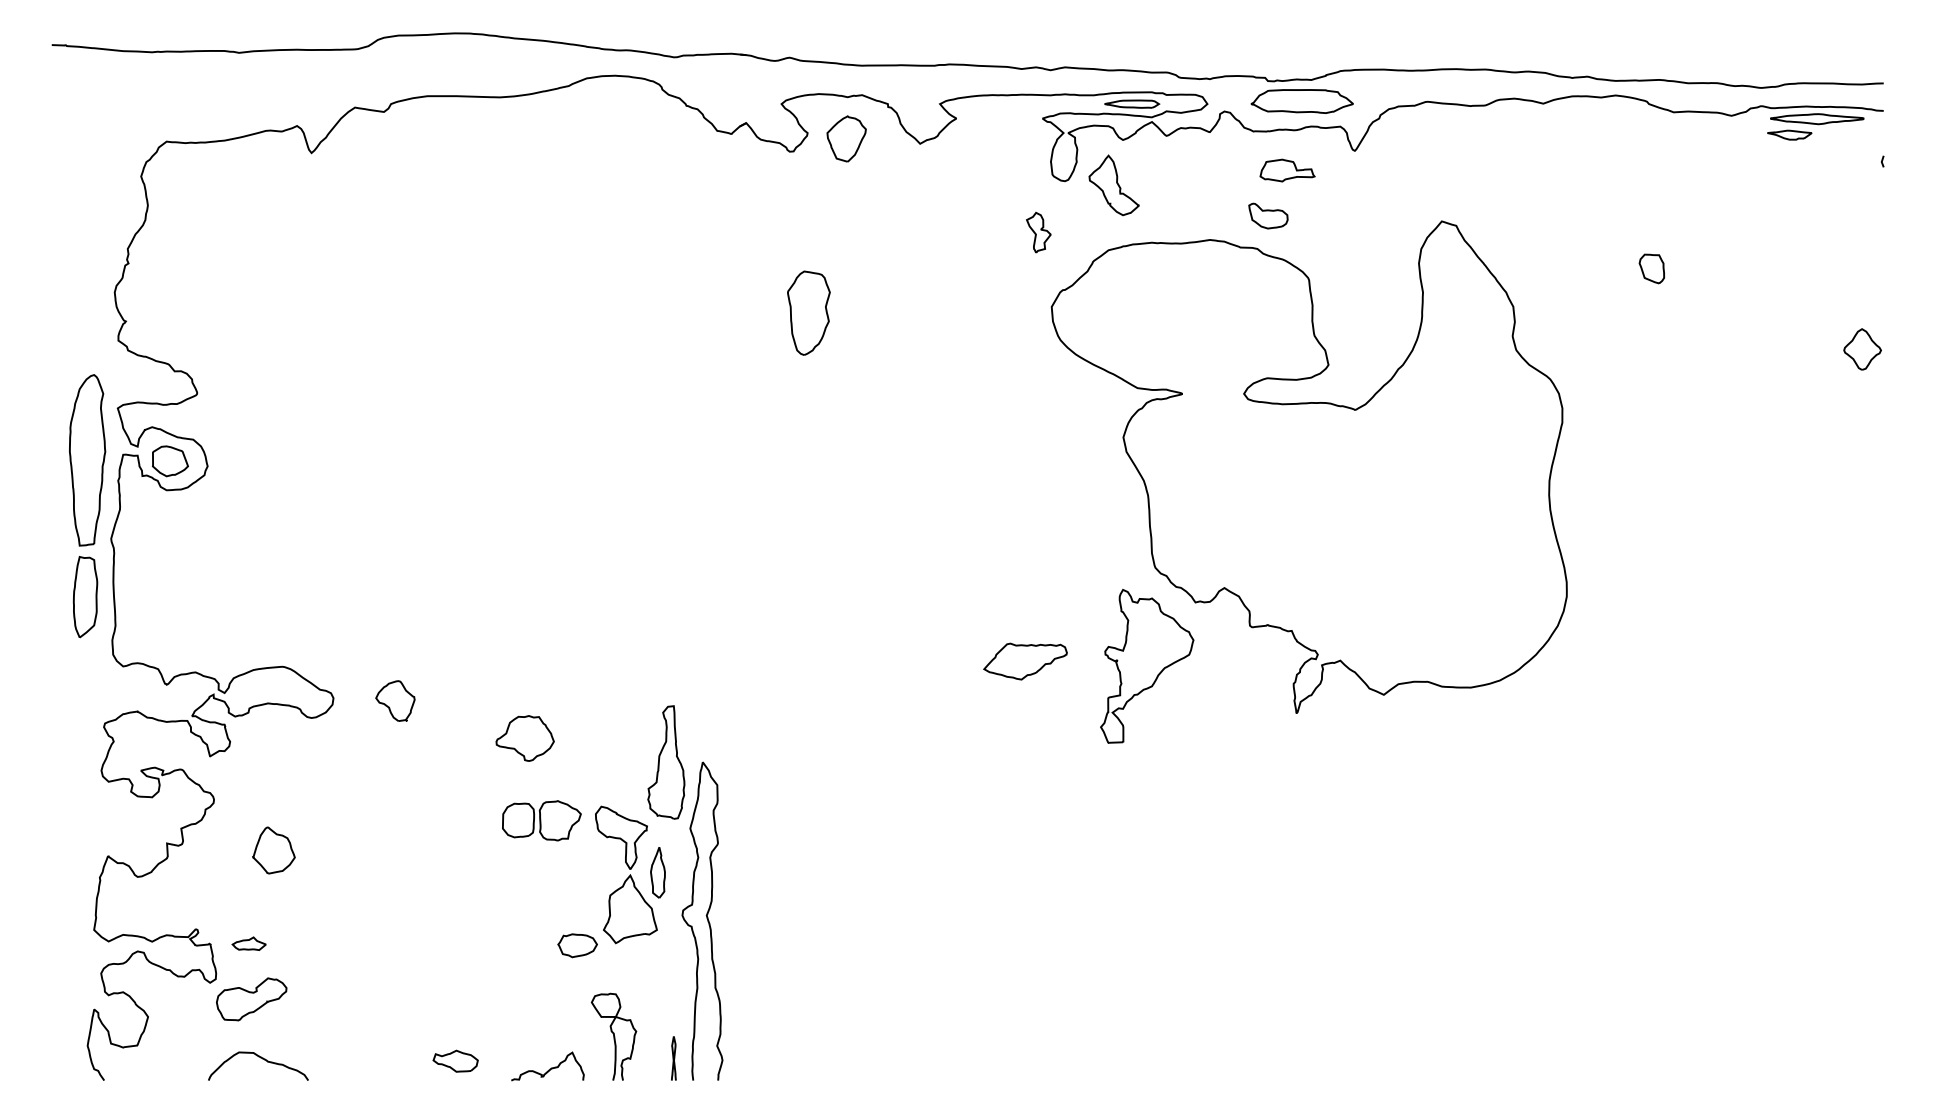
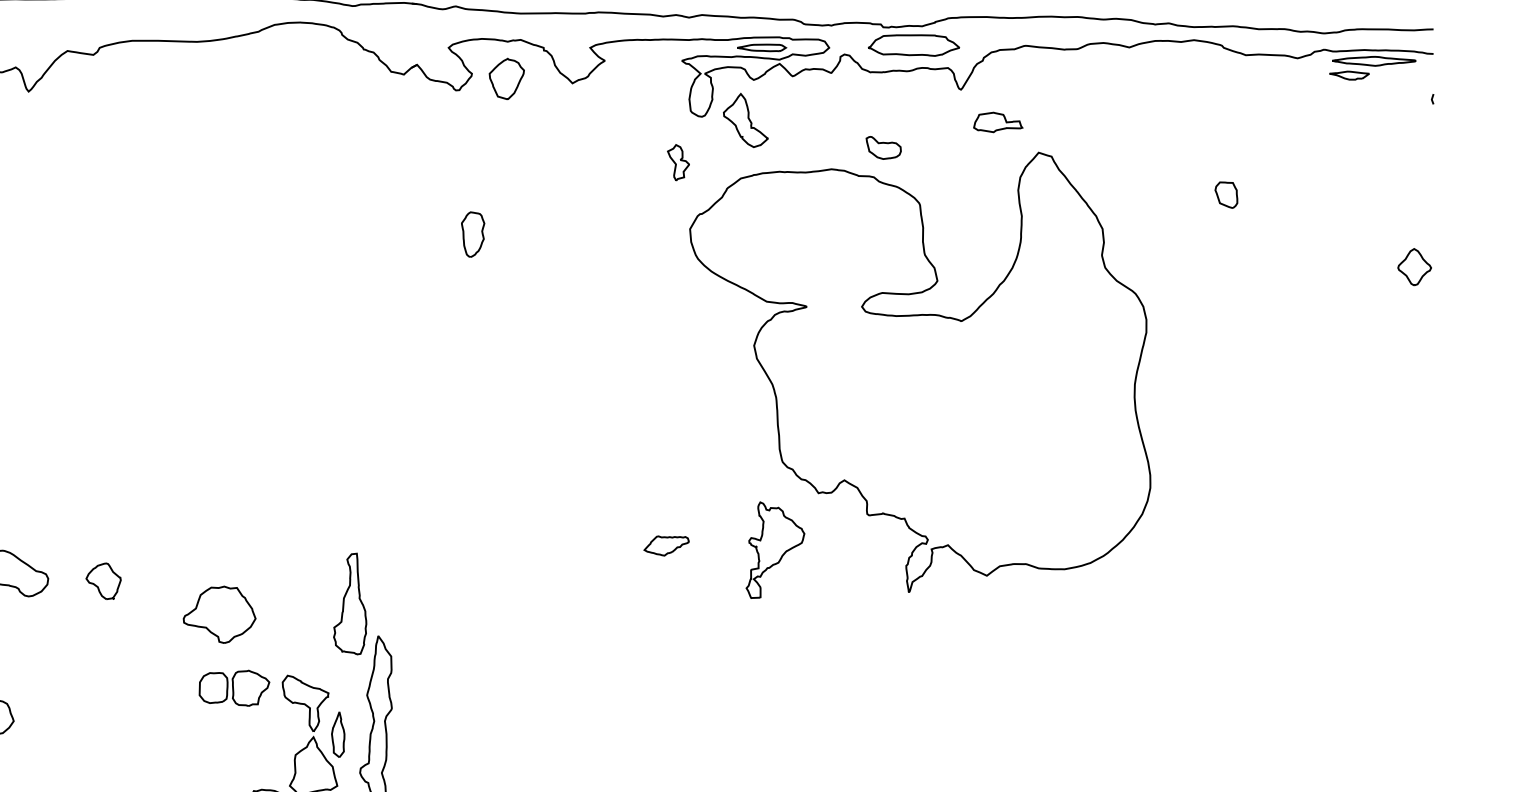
part: (1287, 170) -> (998, 122), moved
part: (808, 312) -> (472, 234), size x0.6
part: (1025, 661) -> (666, 545), size x0.6
part: (1147, 665) -> (775, 549), size x0.7
part: (524, 738) -> (218, 614), size x1.4
part: (666, 762) -> (350, 604), moved

